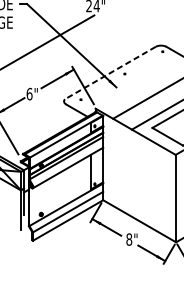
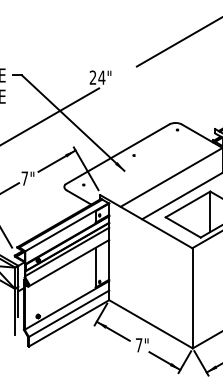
line: (110, 73) -> (117, 154), dashed -> solid
text: (29, 94) -> (24, 178), 6" -> 7"
text: (128, 239) -> (138, 345), 8" -> 7"

